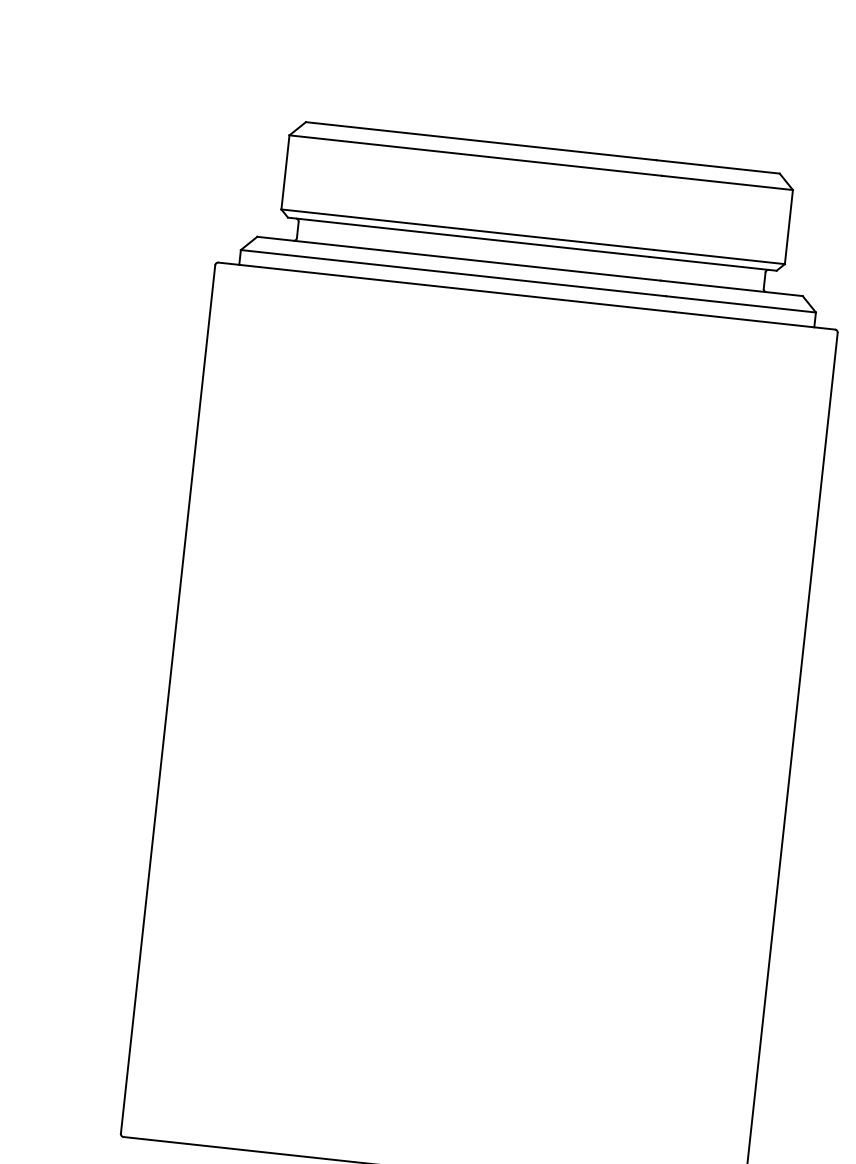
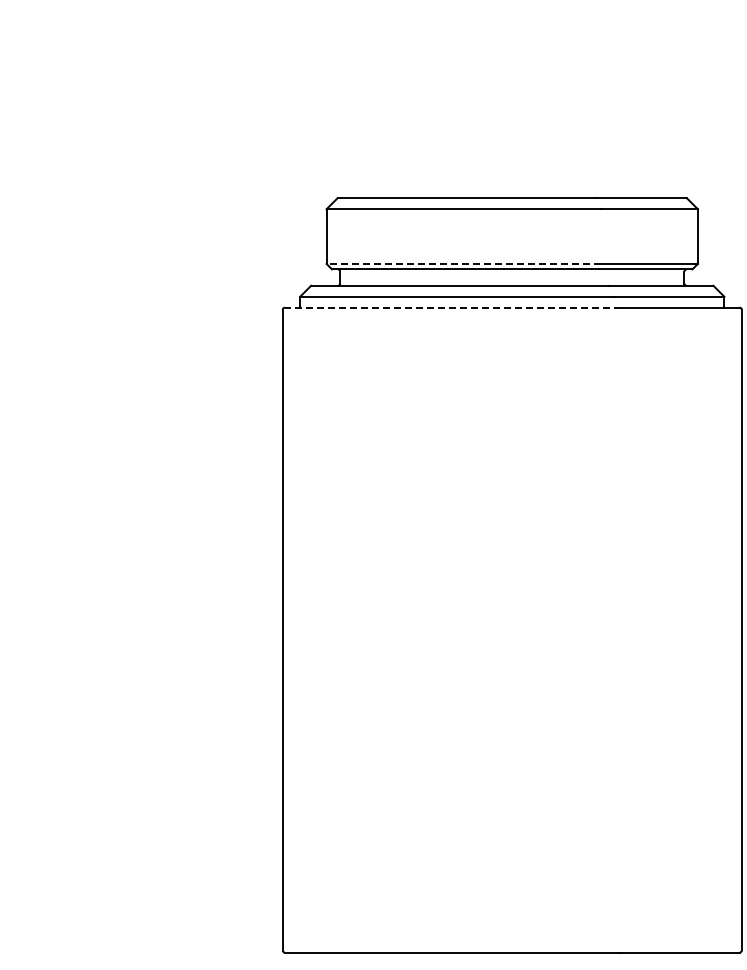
line: (467, 229) -> (463, 263), solid -> dashed
line: (445, 287) -> (452, 307), solid -> dashed

